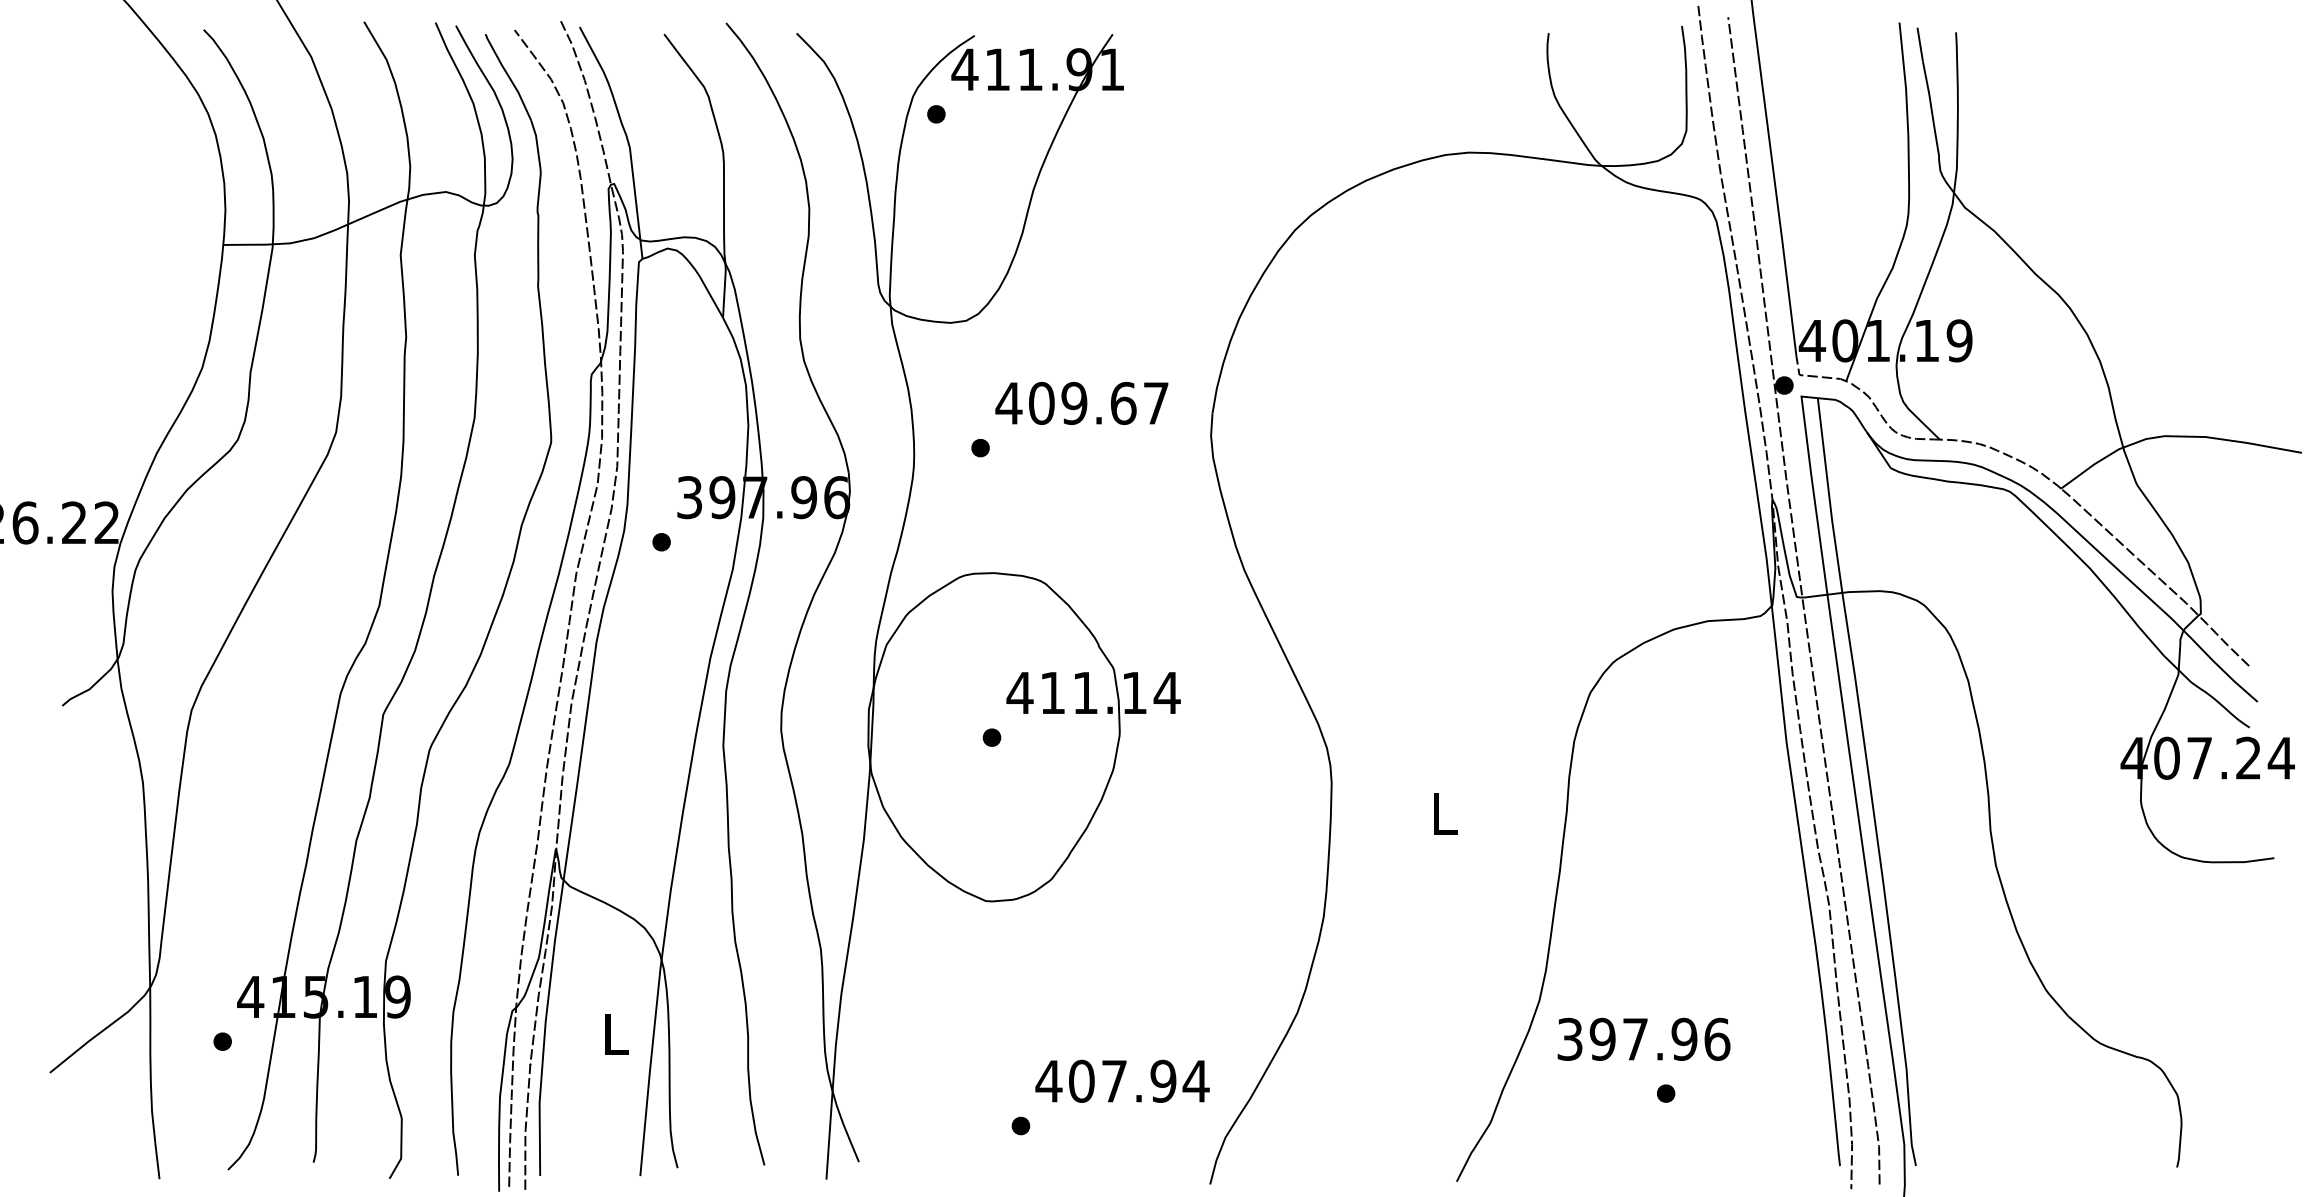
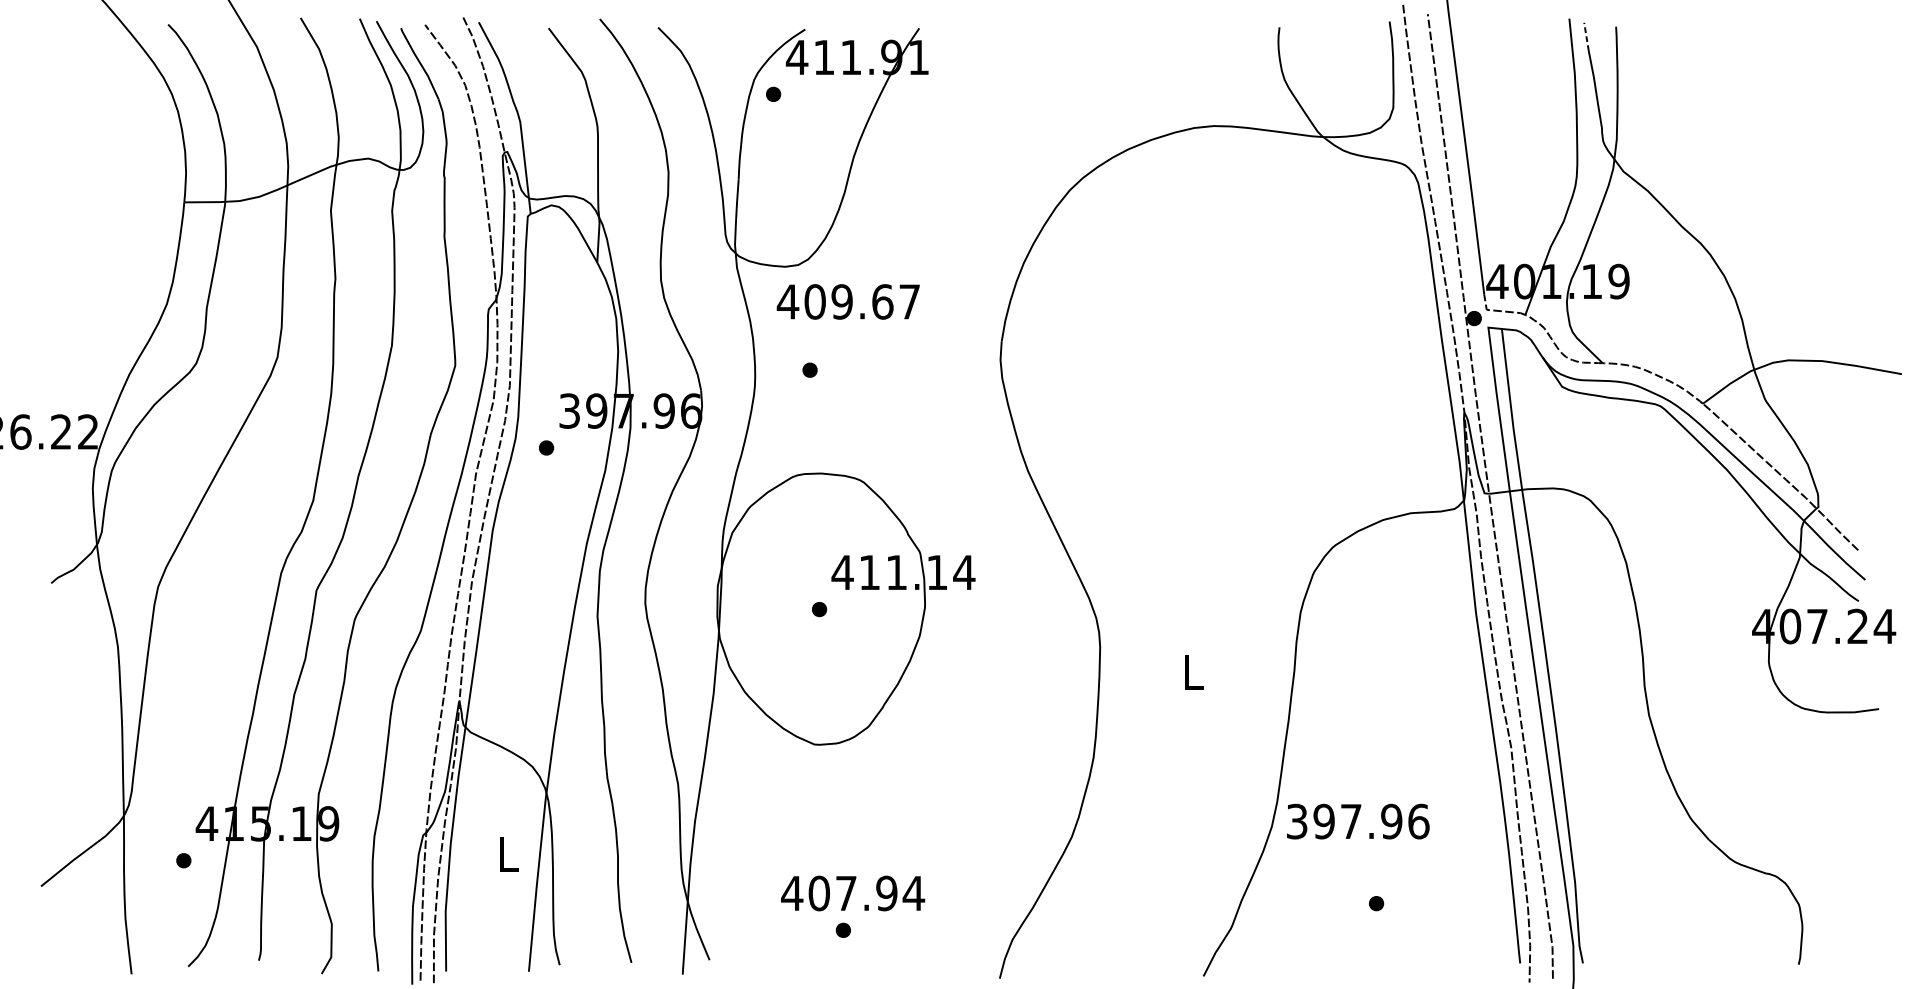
line: (1920, 44) -> (1586, 36), solid -> dashed
text: (1081, 403) -> (848, 301), moved
text: (1643, 1038) -> (1357, 820), moved
text: (1122, 1080) -> (852, 892), moved

